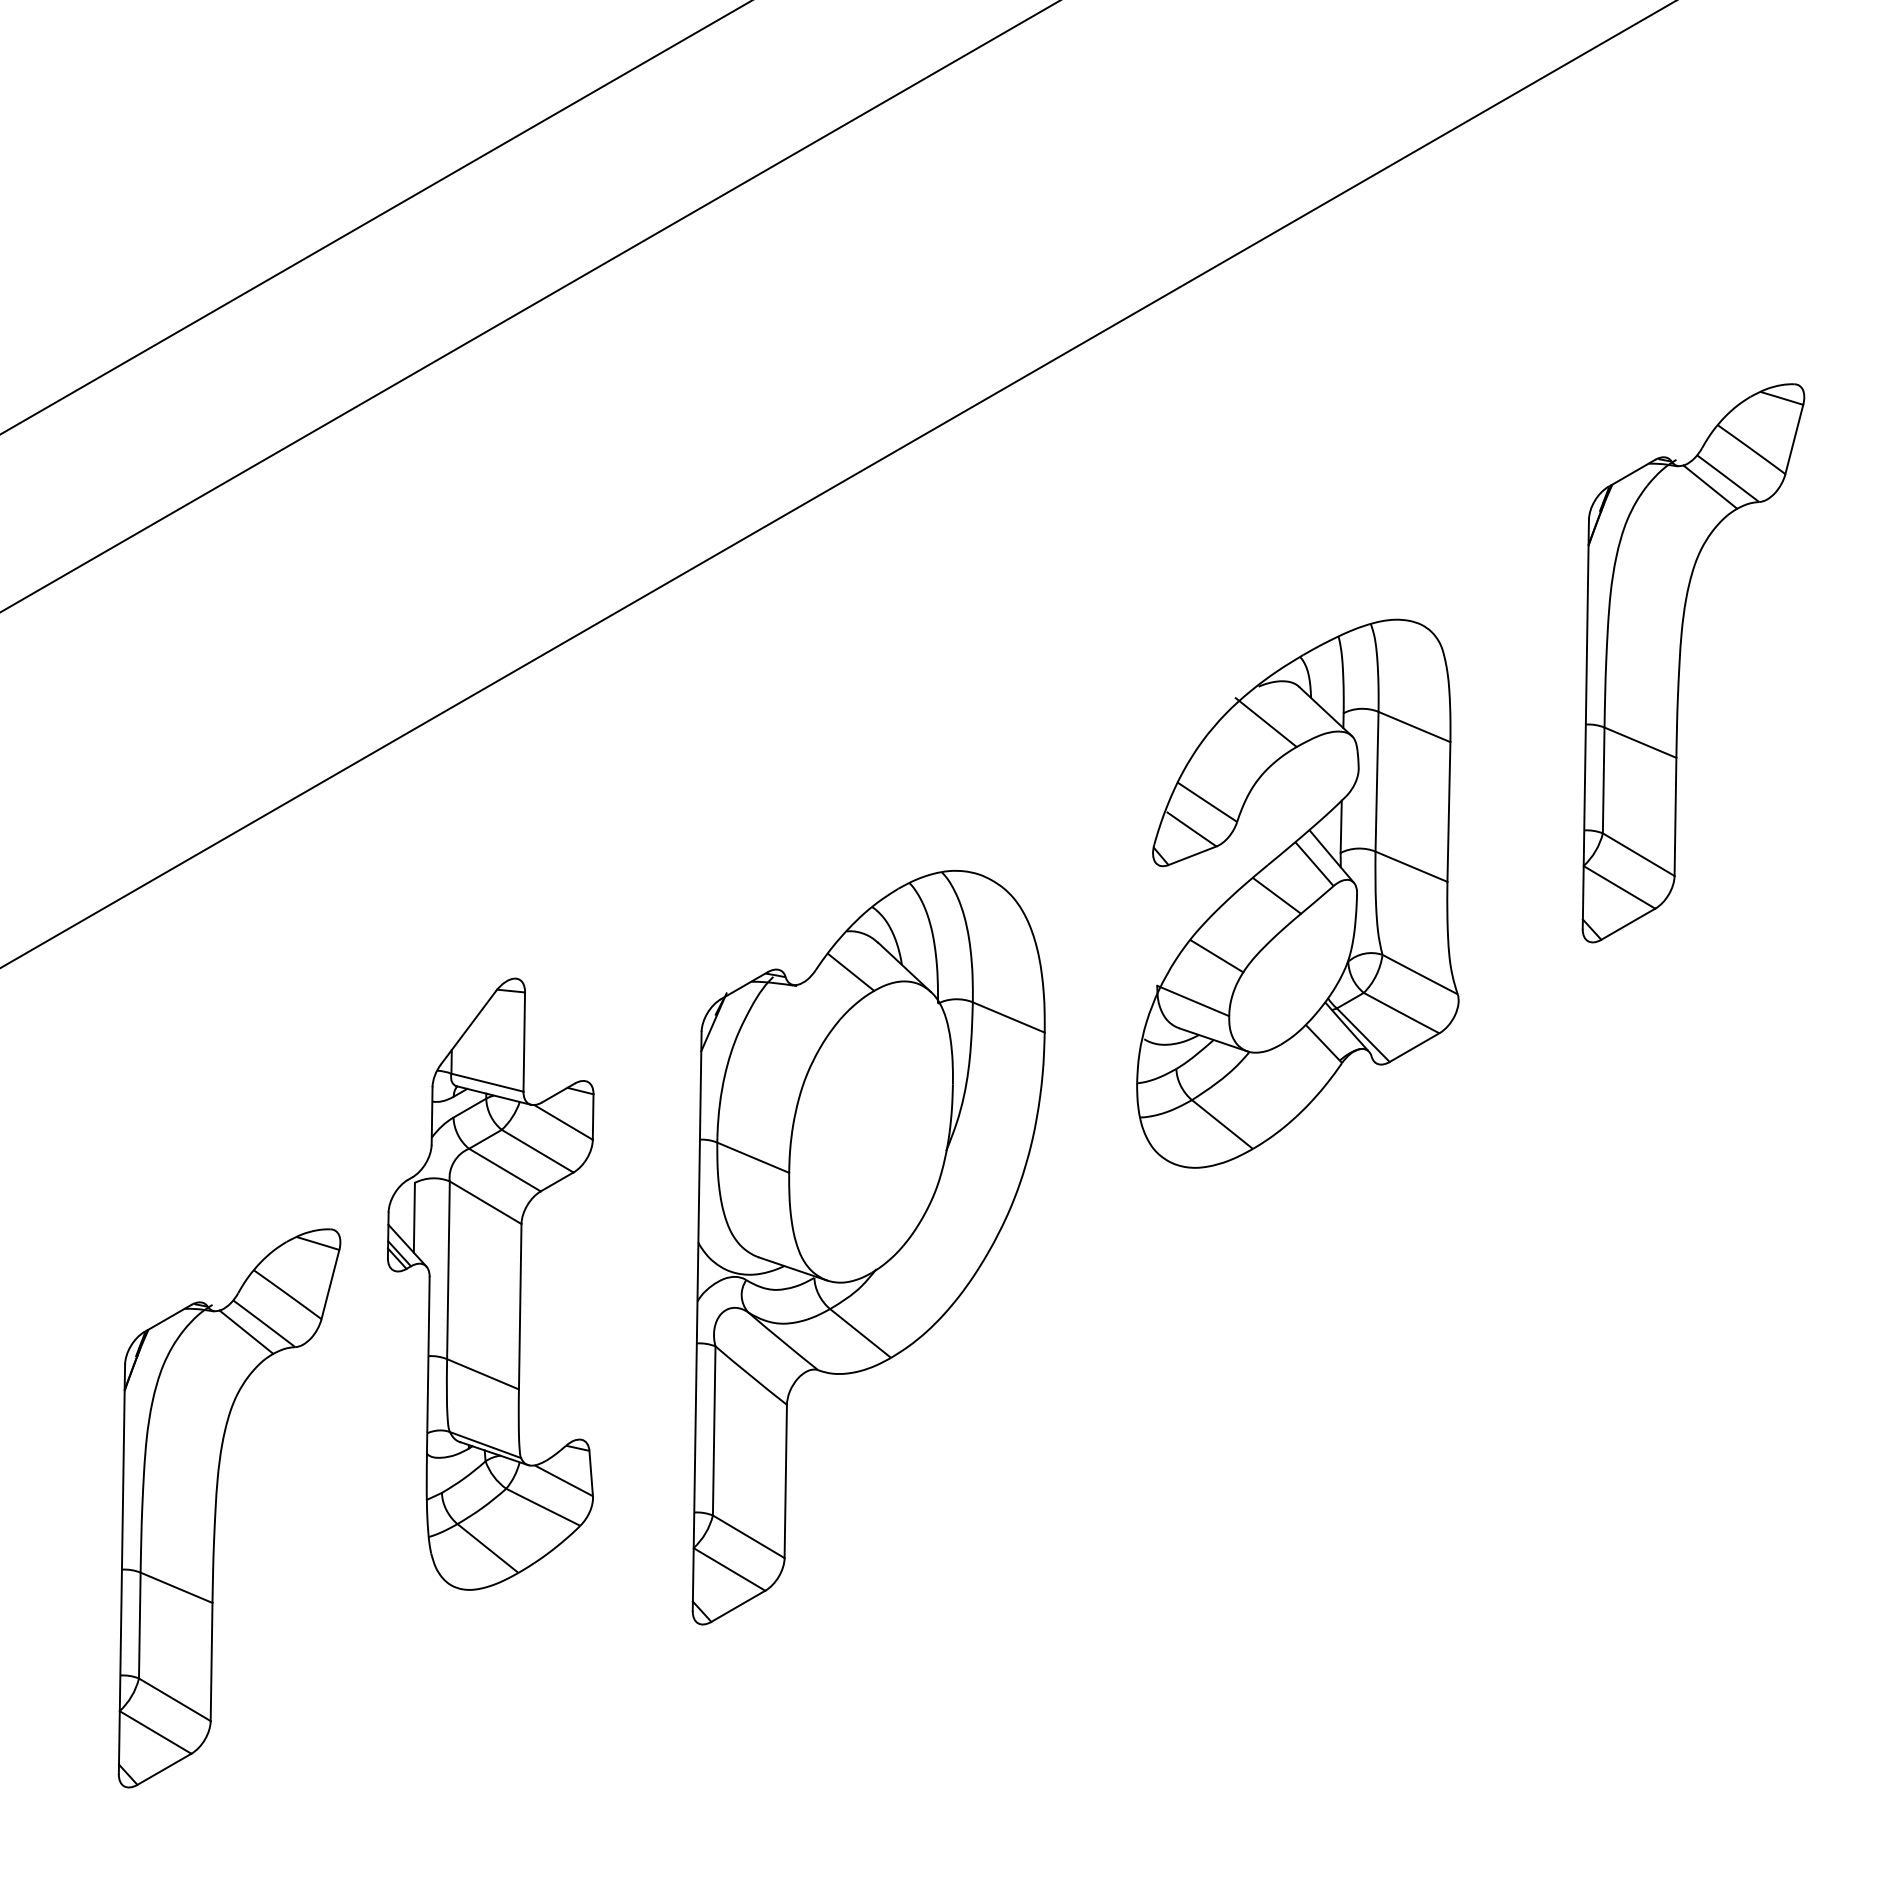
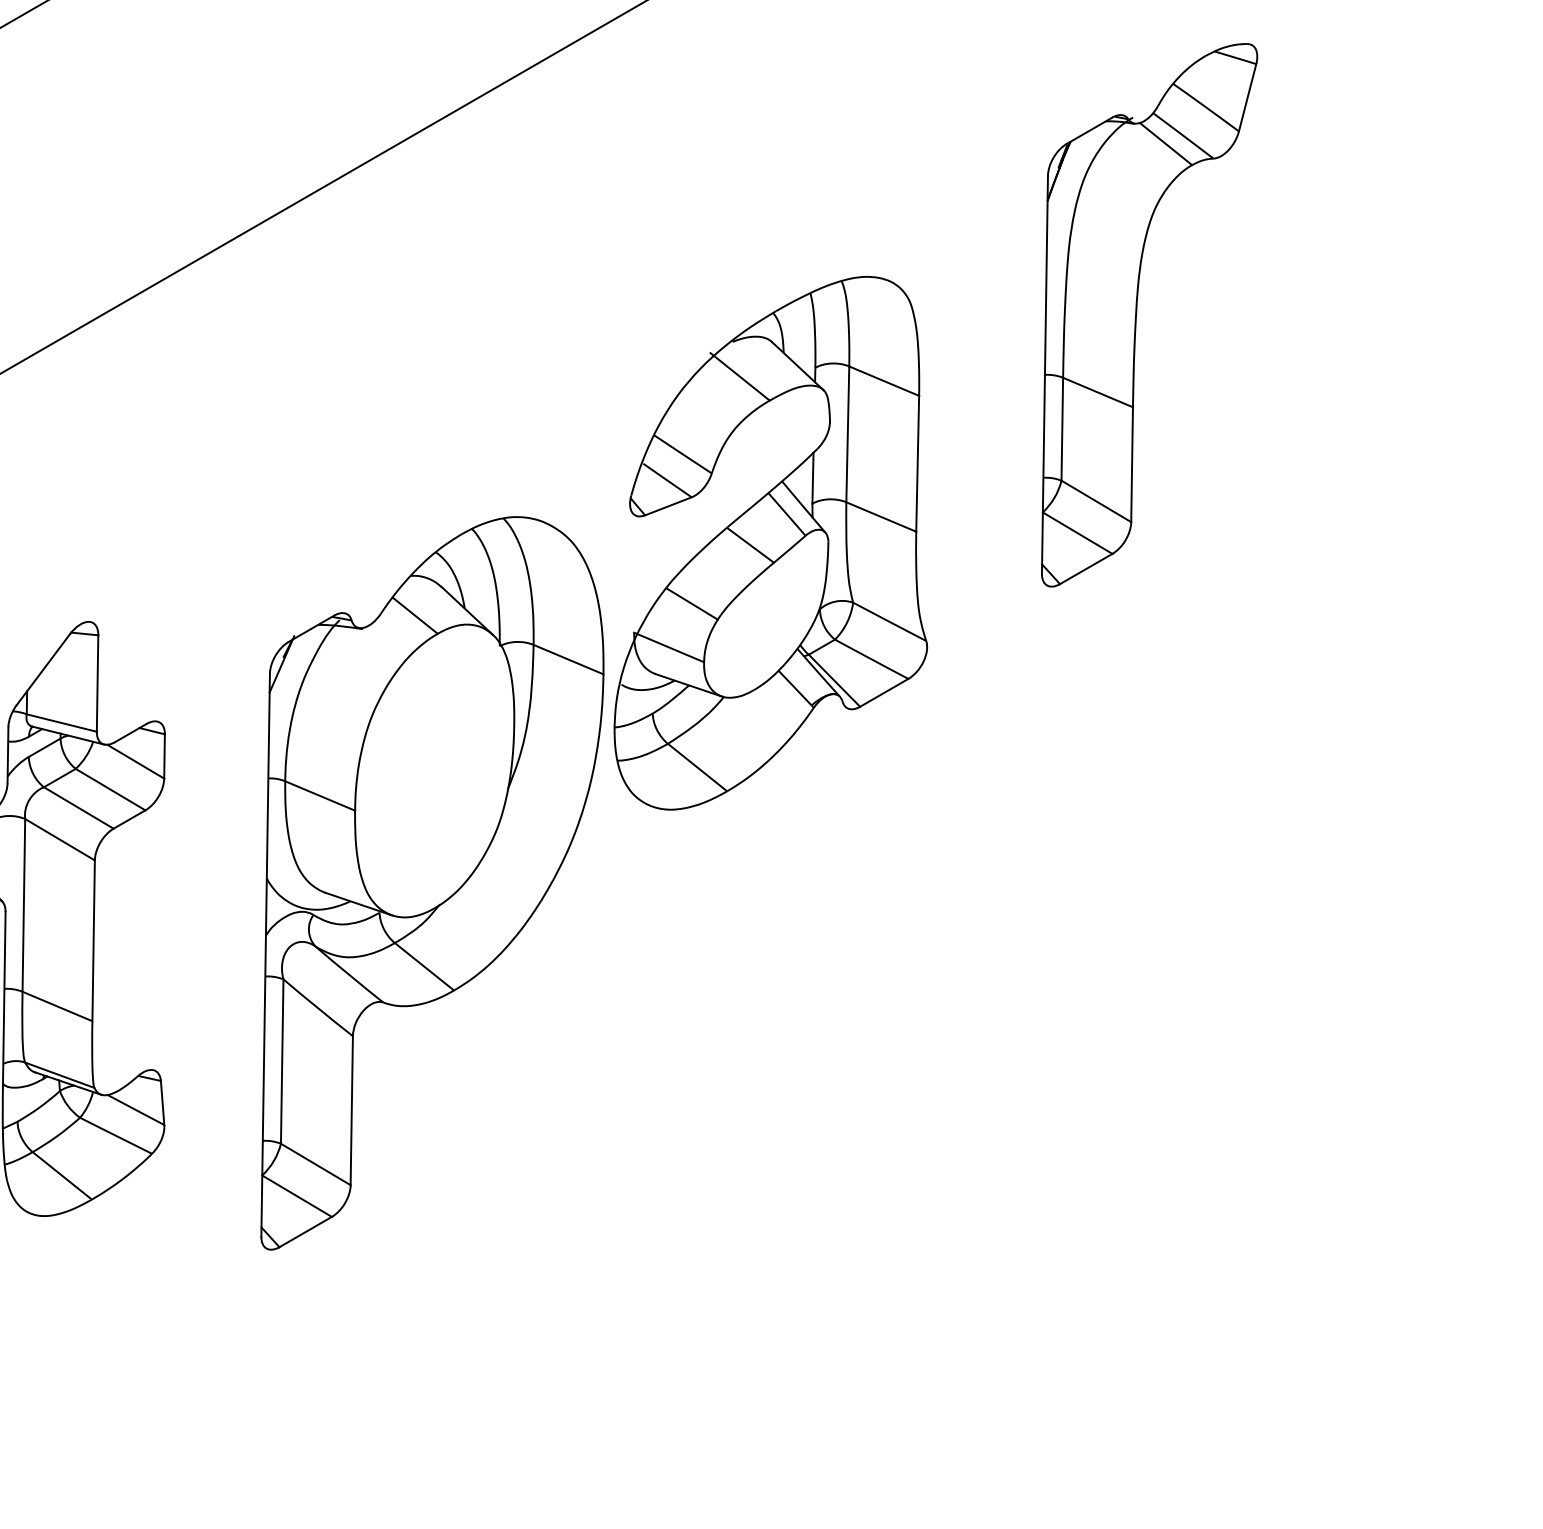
part: (1680, 663) -> (1136, 315), moved
part: (1297, 893) -> (770, 543), moved

